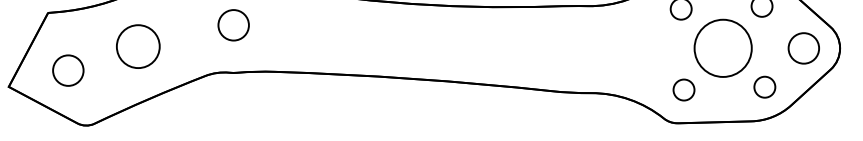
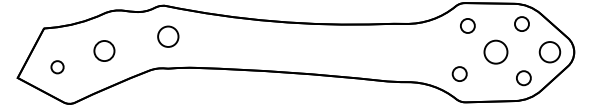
circle: (138, 45) -> (104, 50), size x0.7
circle: (722, 48) -> (495, 52), size x0.6
circle: (68, 71) -> (57, 67), size x0.6
circle: (683, 89) -> (459, 73), moved

